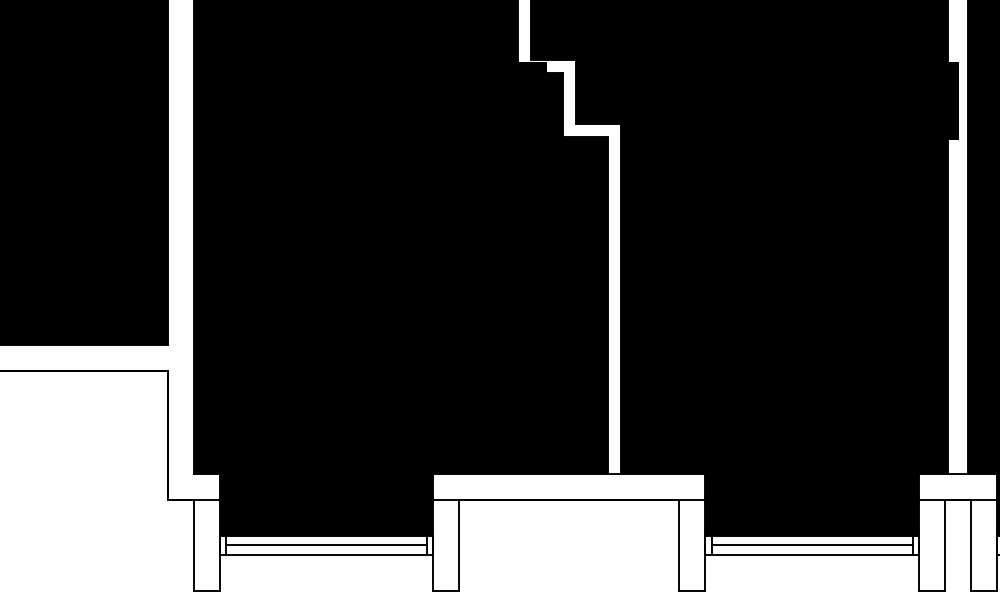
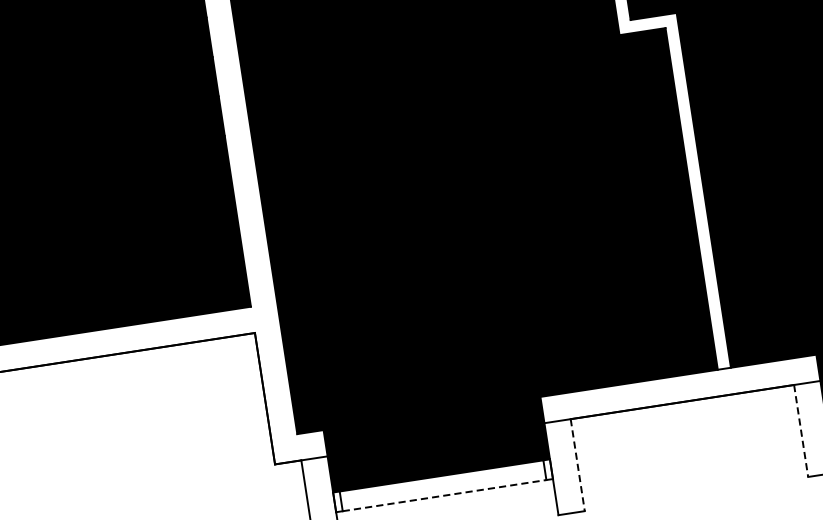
line: (326, 545) -> (443, 485), removed
line: (459, 545) -> (577, 465), solid -> dashed
line: (679, 545) -> (801, 431), solid -> dashed
line: (327, 555) -> (445, 495), solid -> dashed

